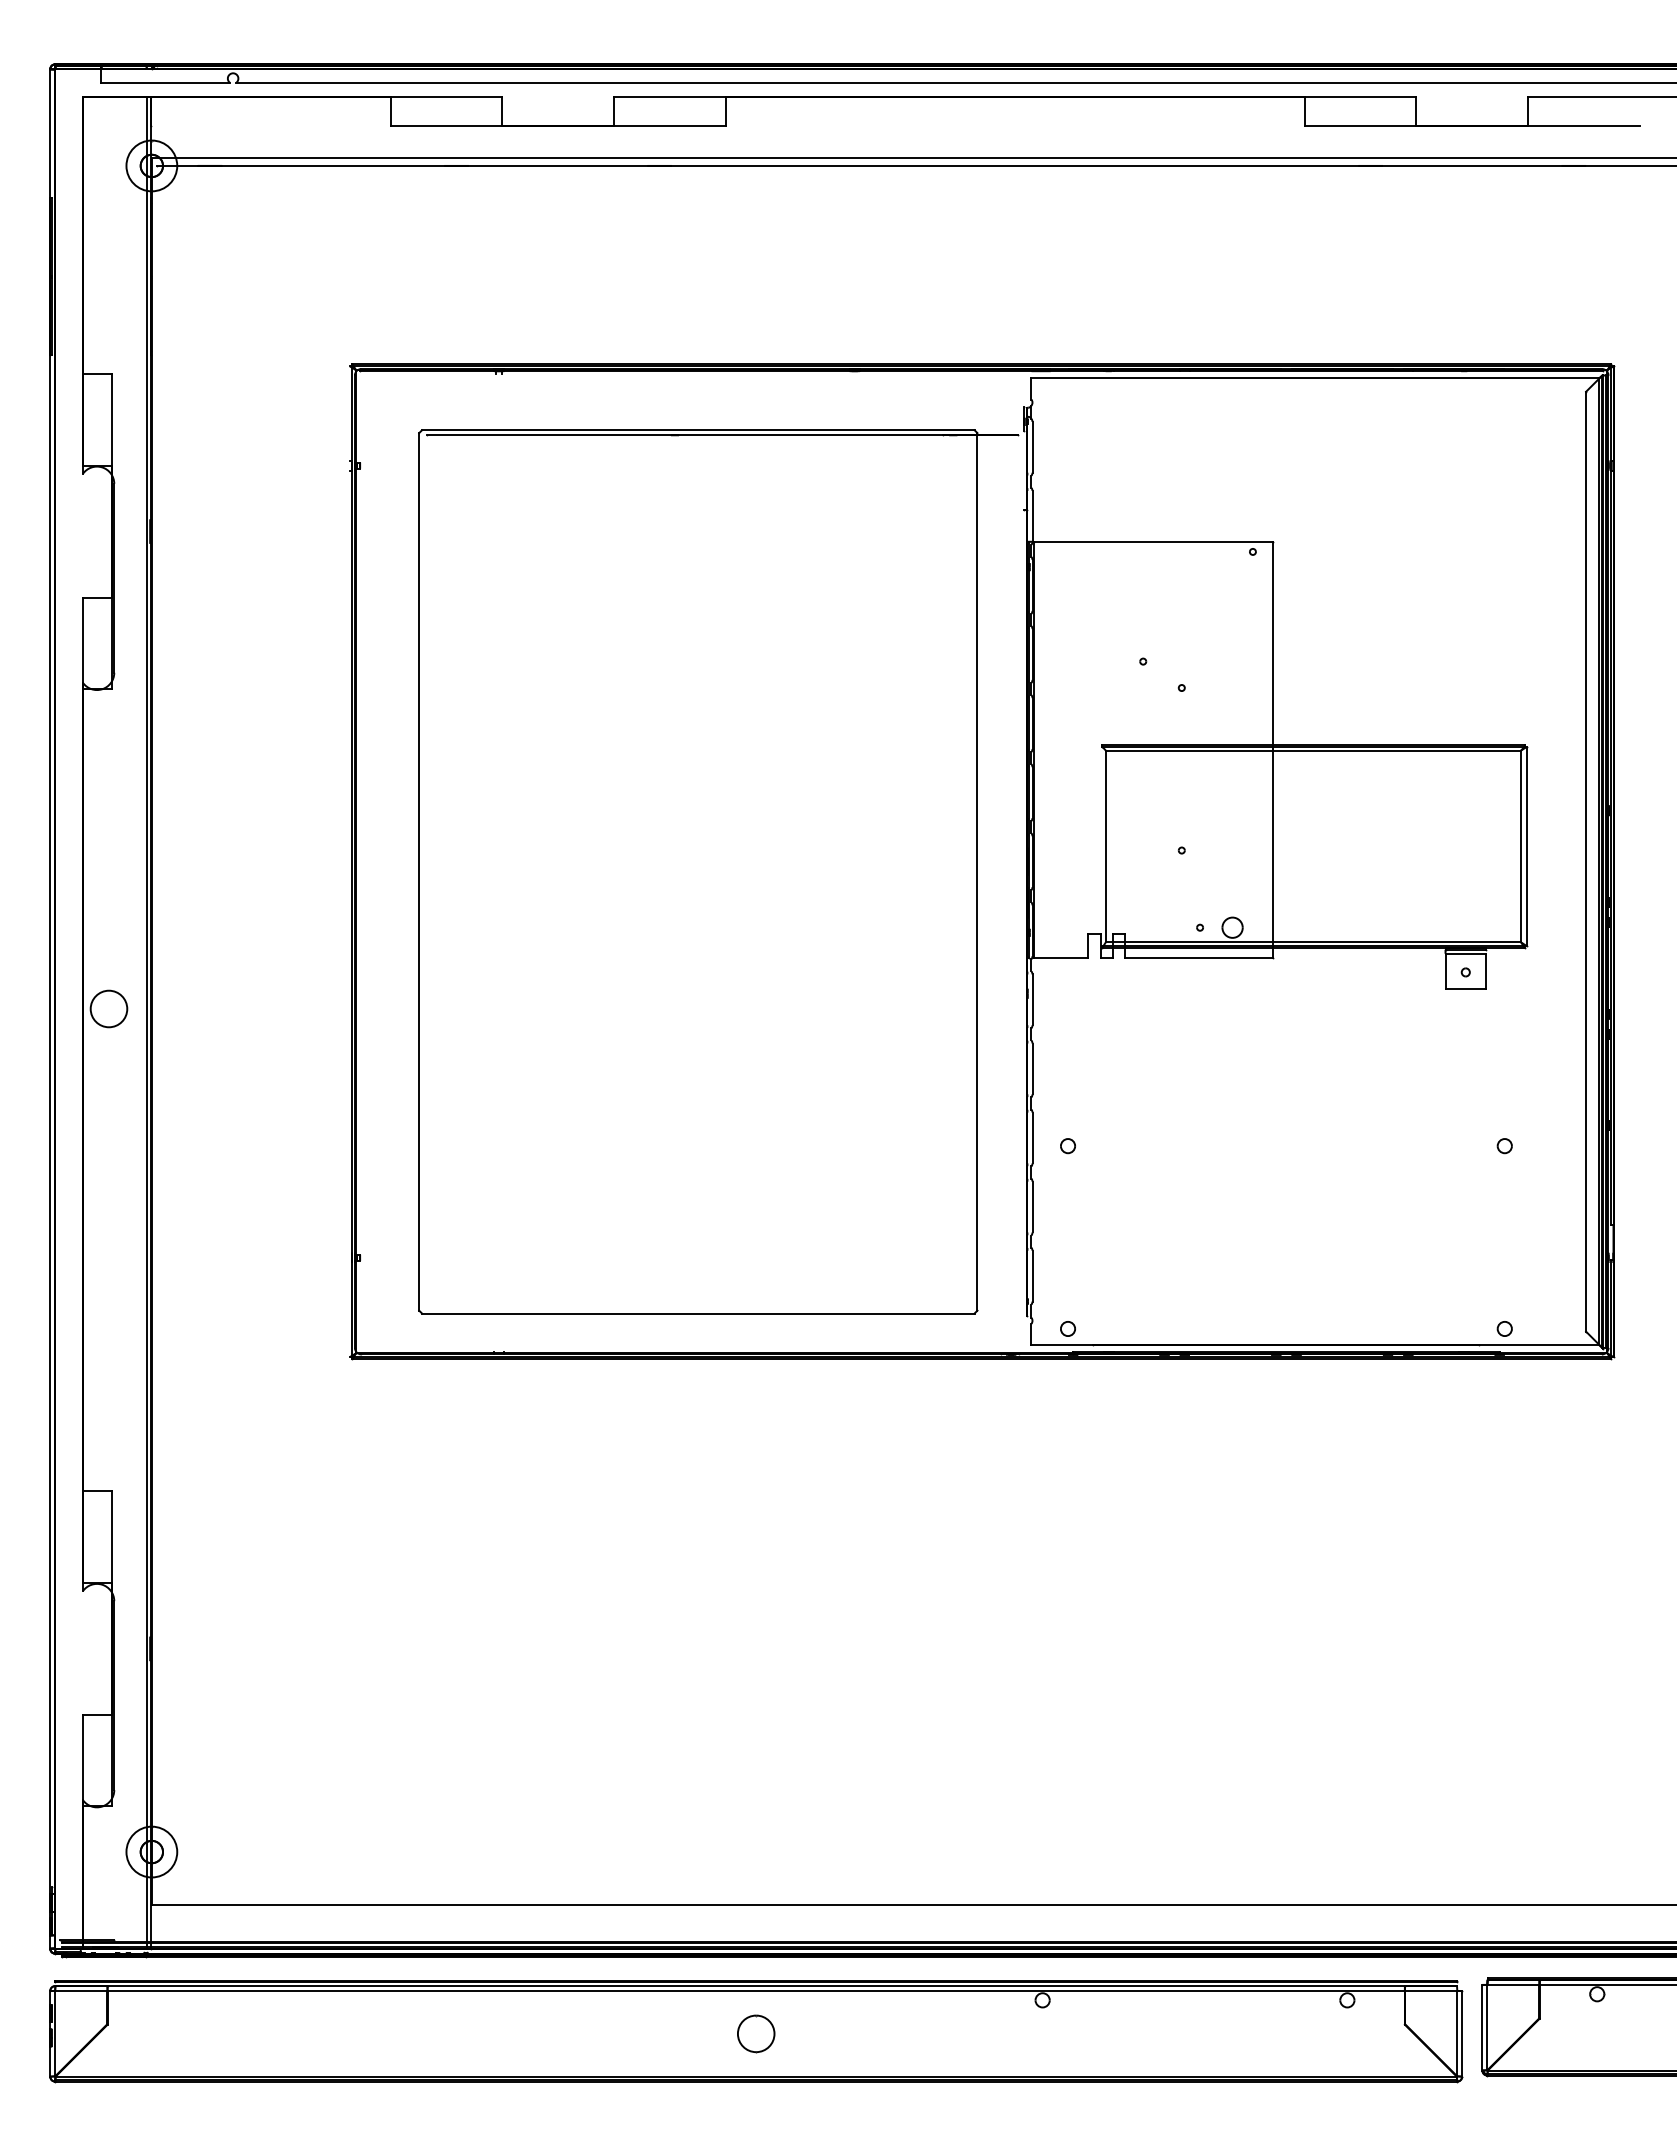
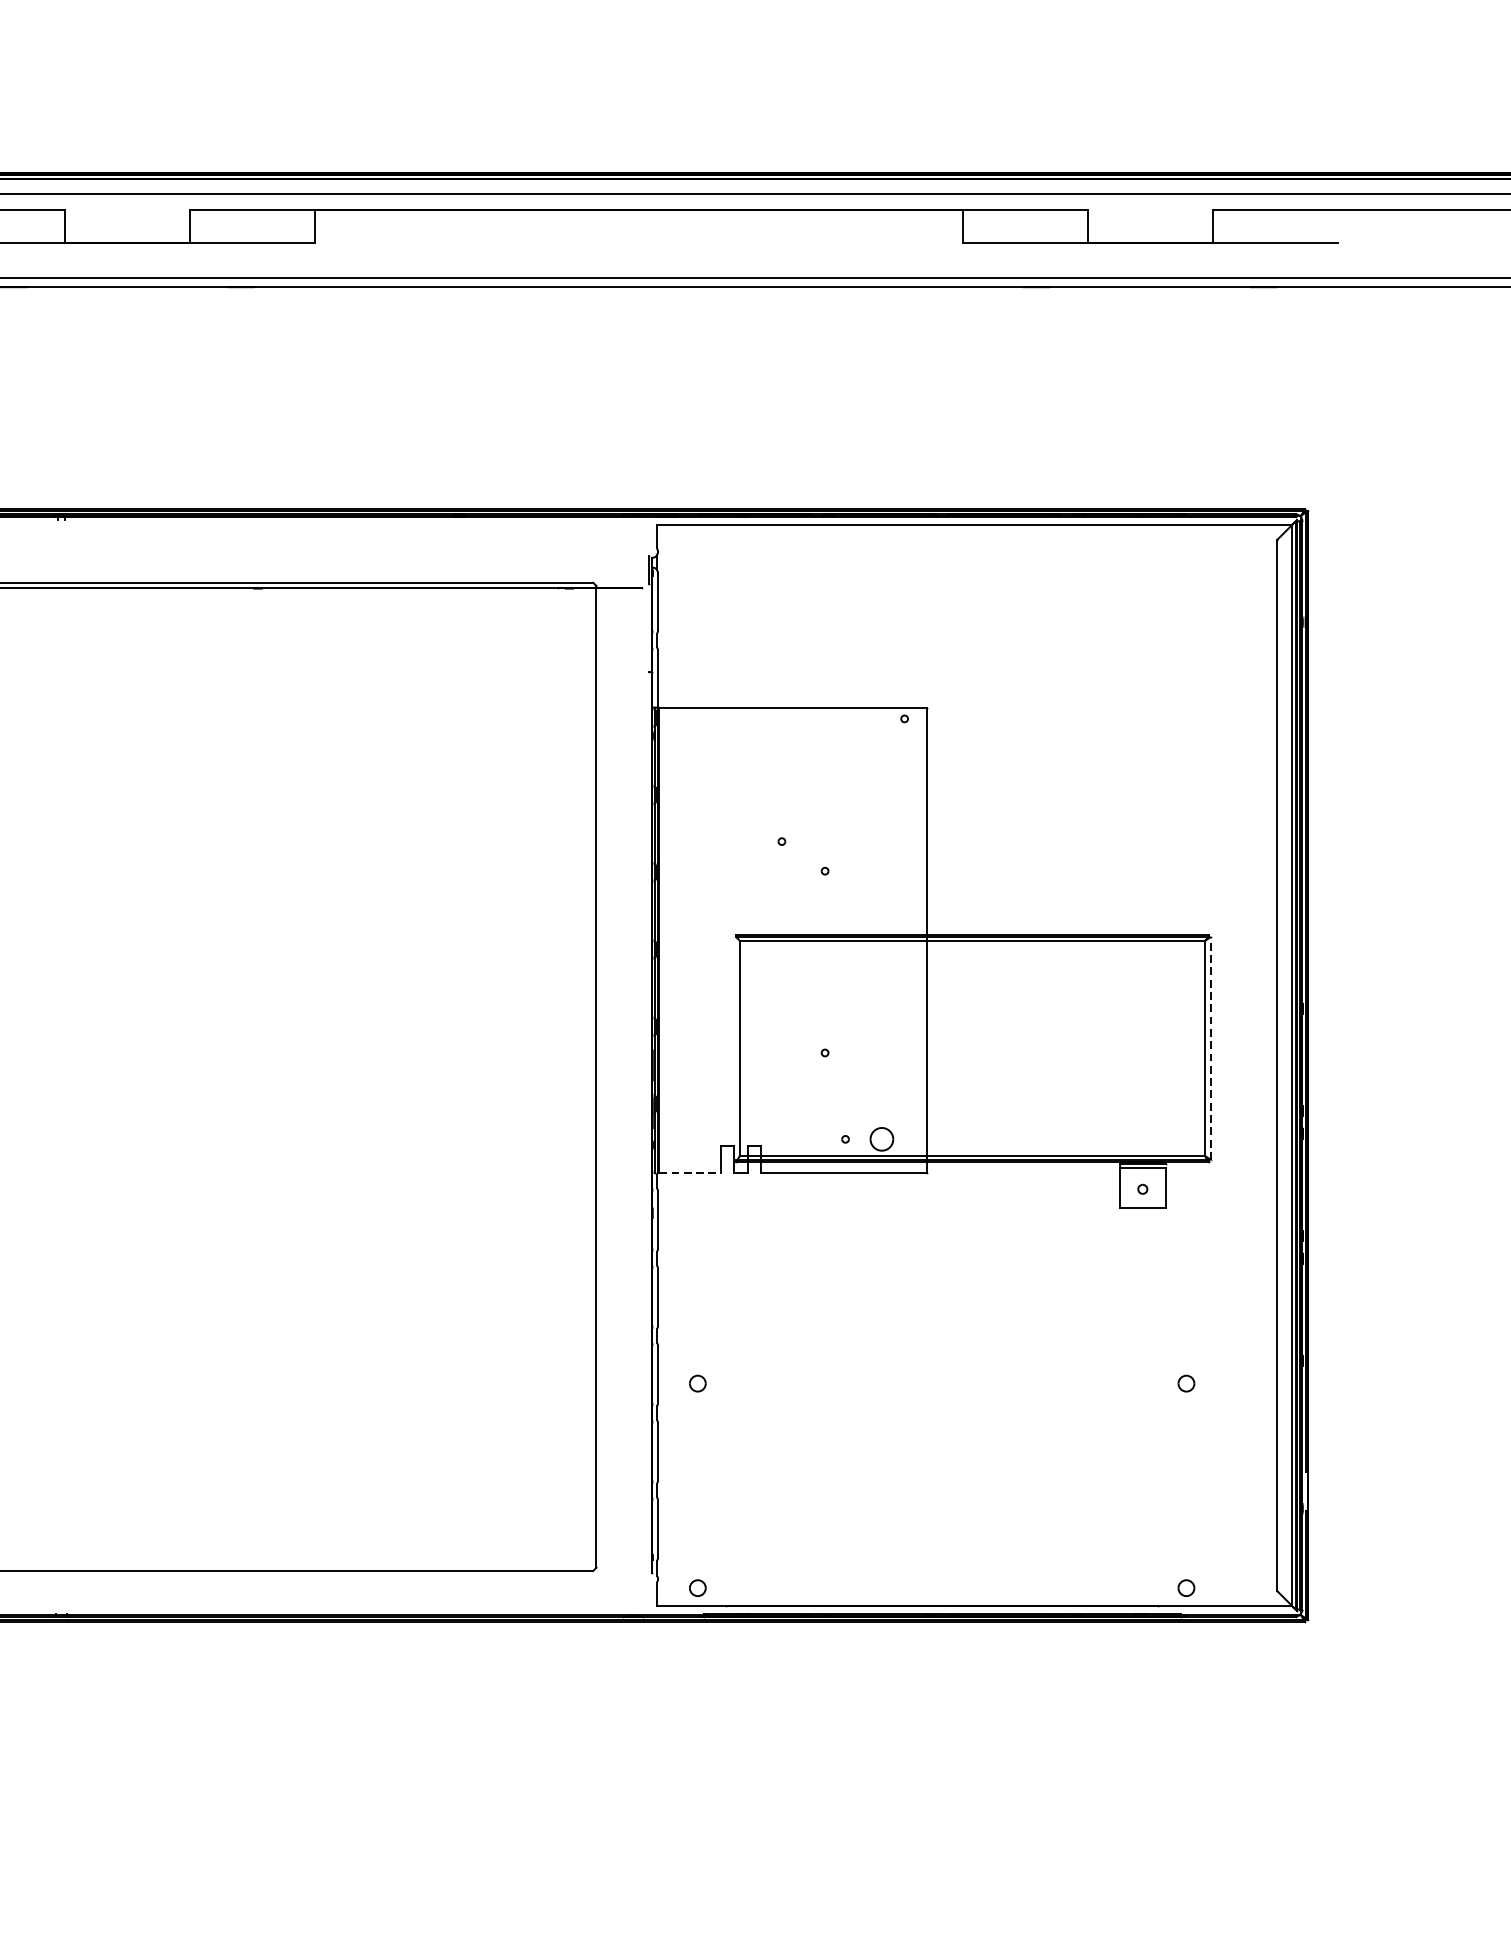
line: (1526, 846) -> (1210, 1048), solid -> dashed
line: (1061, 958) -> (690, 1173), solid -> dashed

